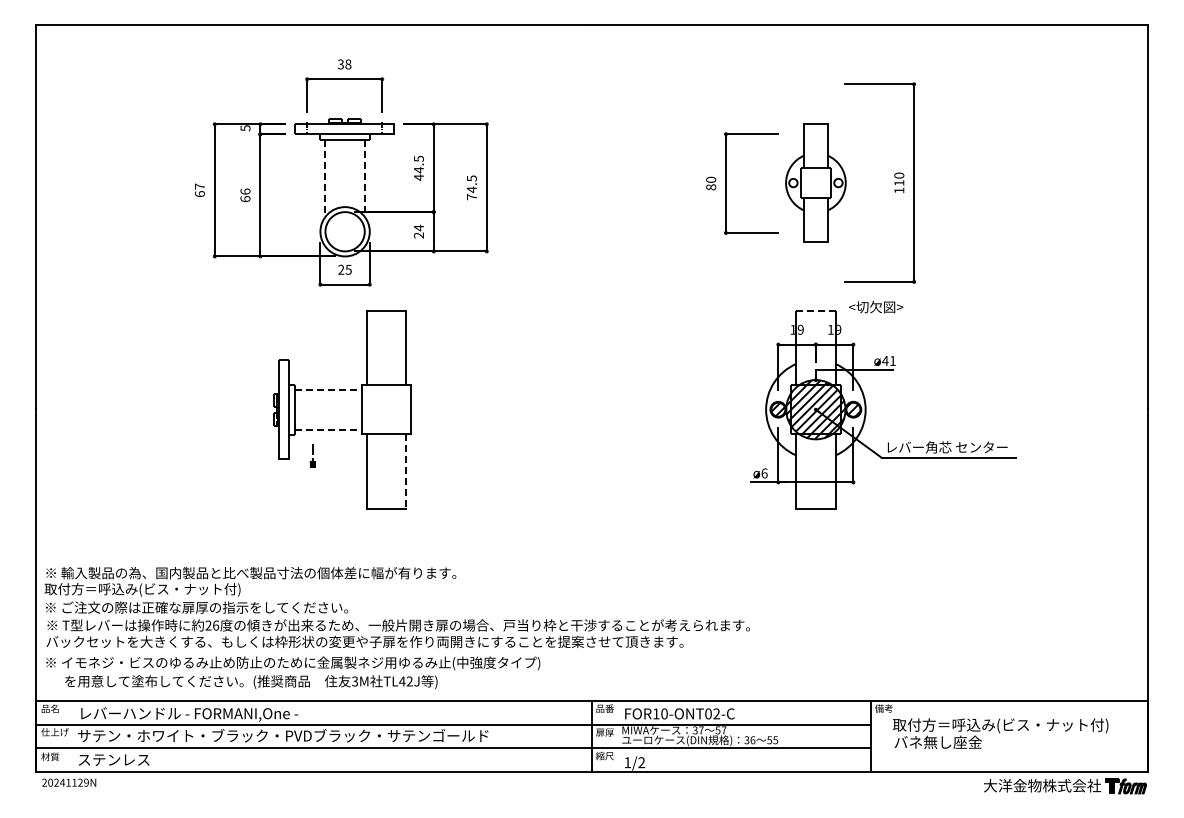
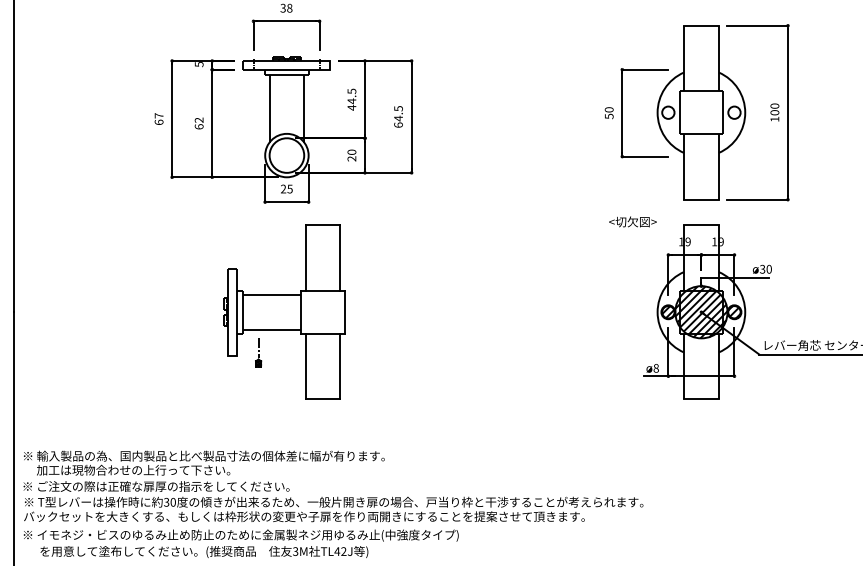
line: (325, 179) -> (269, 109), dashed -> solid
line: (364, 179) -> (303, 109), dashed -> solid
part: (815, 182) -> (701, 112), size x1.67
text: (899, 183) -> (775, 113), 110 -> 100
text: (711, 187) -> (609, 116), 80 -> 50
text: (245, 191) -> (199, 120), 66 -> 62
text: (471, 197) -> (398, 125), 74.5 -> 64.5
text: (418, 227) -> (351, 151), 24 -> 20
text: (876, 307) -> (633, 222), moved
line: (815, 310) -> (701, 224), dashed -> solid
text: (888, 360) -> (765, 268), ø41 -> ø30
line: (328, 390) -> (272, 295), dashed -> solid
line: (328, 429) -> (272, 329), dashed -> solid
part: (312, 455) -> (258, 352), size x1.43
line: (405, 471) -> (340, 366), dashed -> solid
text: (764, 473) -> (656, 368), ø6 -> ø8
text: (162, 589) -> (126, 470), 取付方＝呼込み(ビス・ナット付) -> 加工は現物合わせの上行って下さい。
text: (212, 625) -> (170, 502), 26 -> 30

